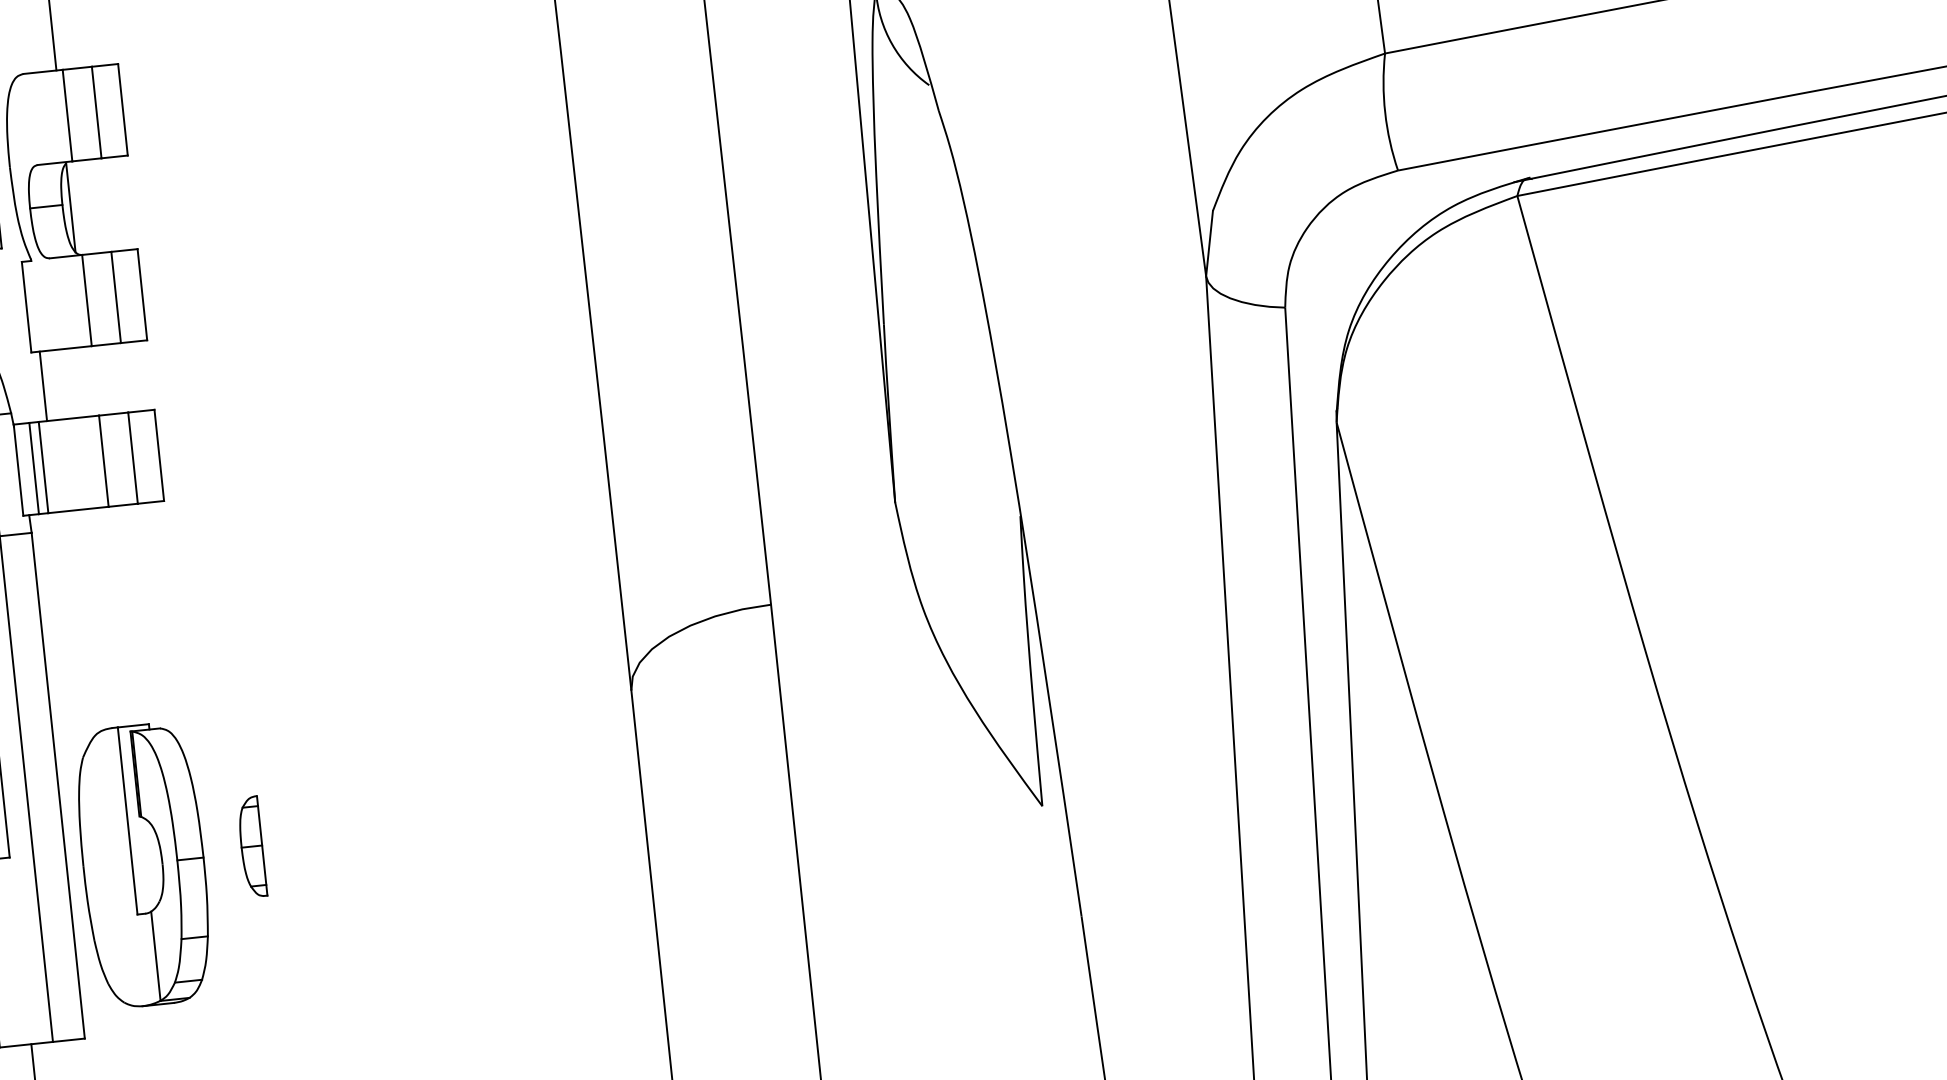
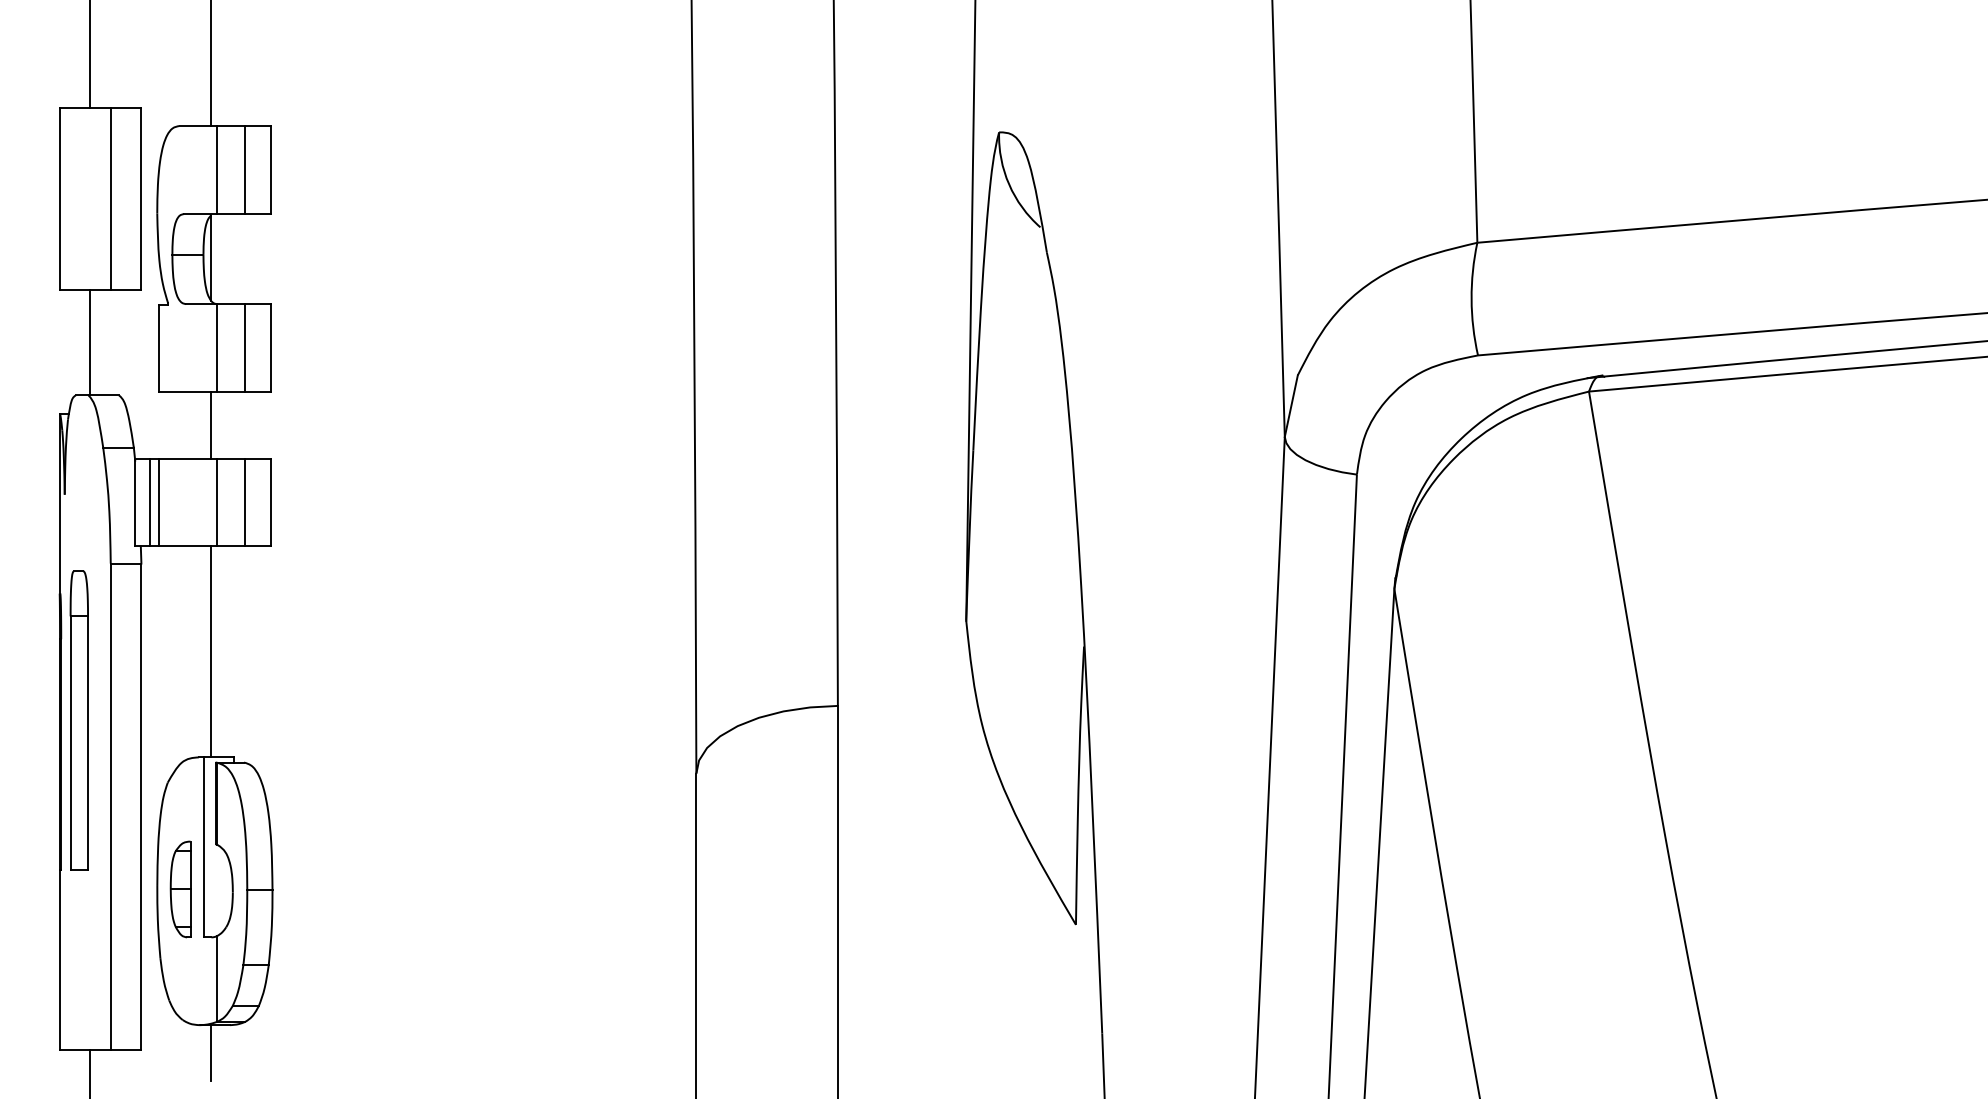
line: (43, 385) -> (211, 424), moved
line: (114, 616) -> (211, 651), added
part: (251, 846) -> (180, 889), moved
line: (158, 1034) -> (211, 1053), added

